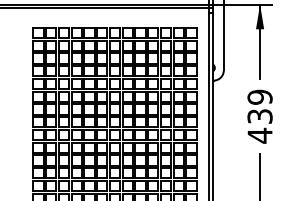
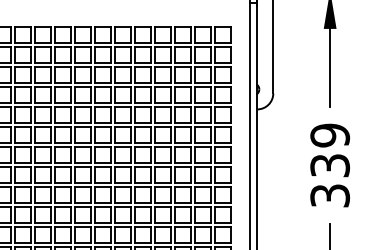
text: (259, 135) -> (329, 195), 439 -> 339

